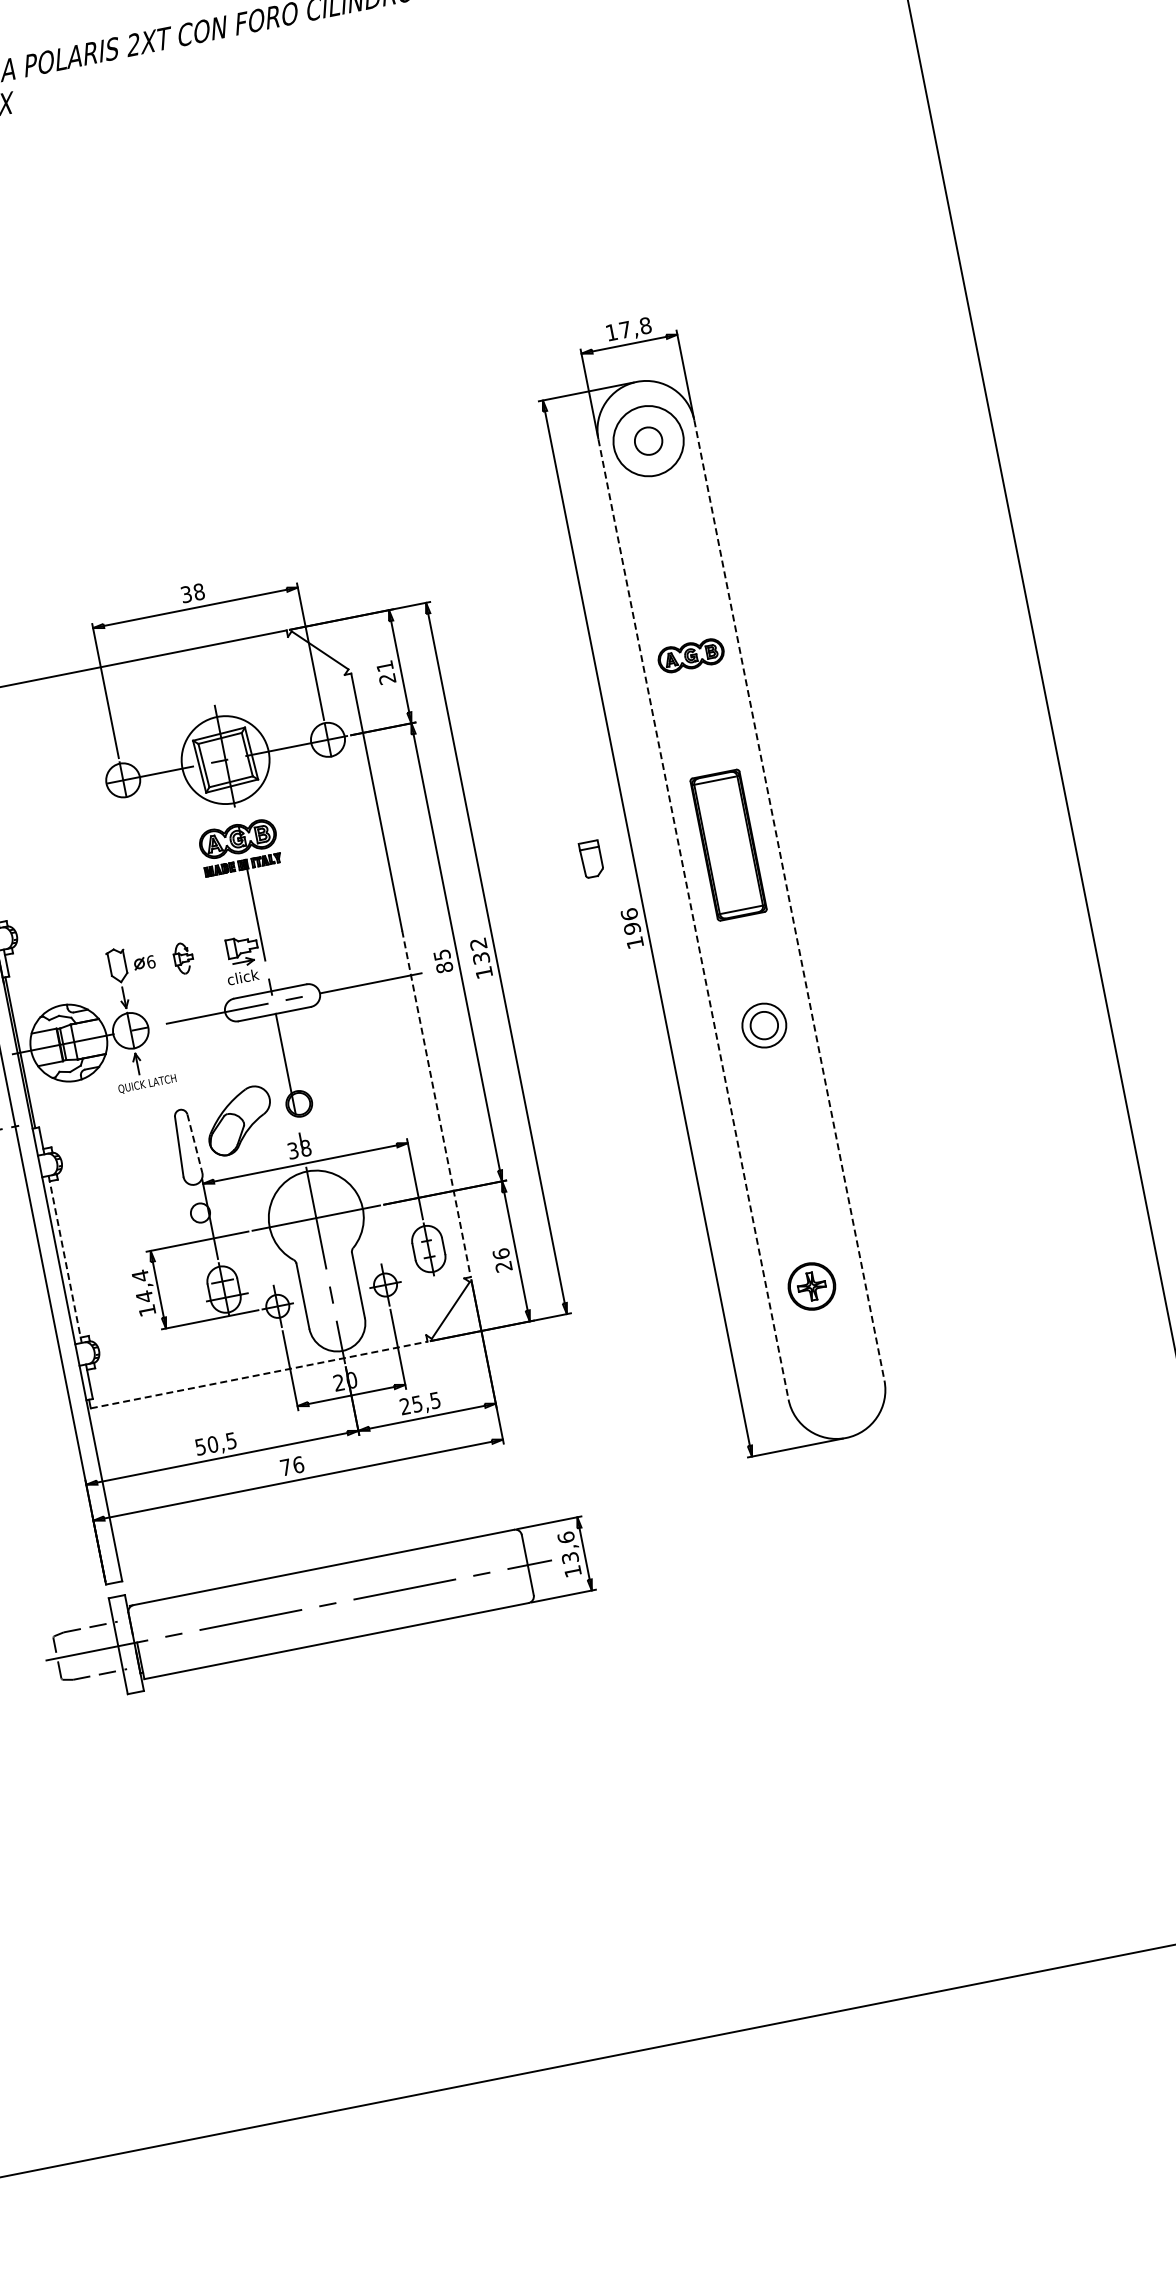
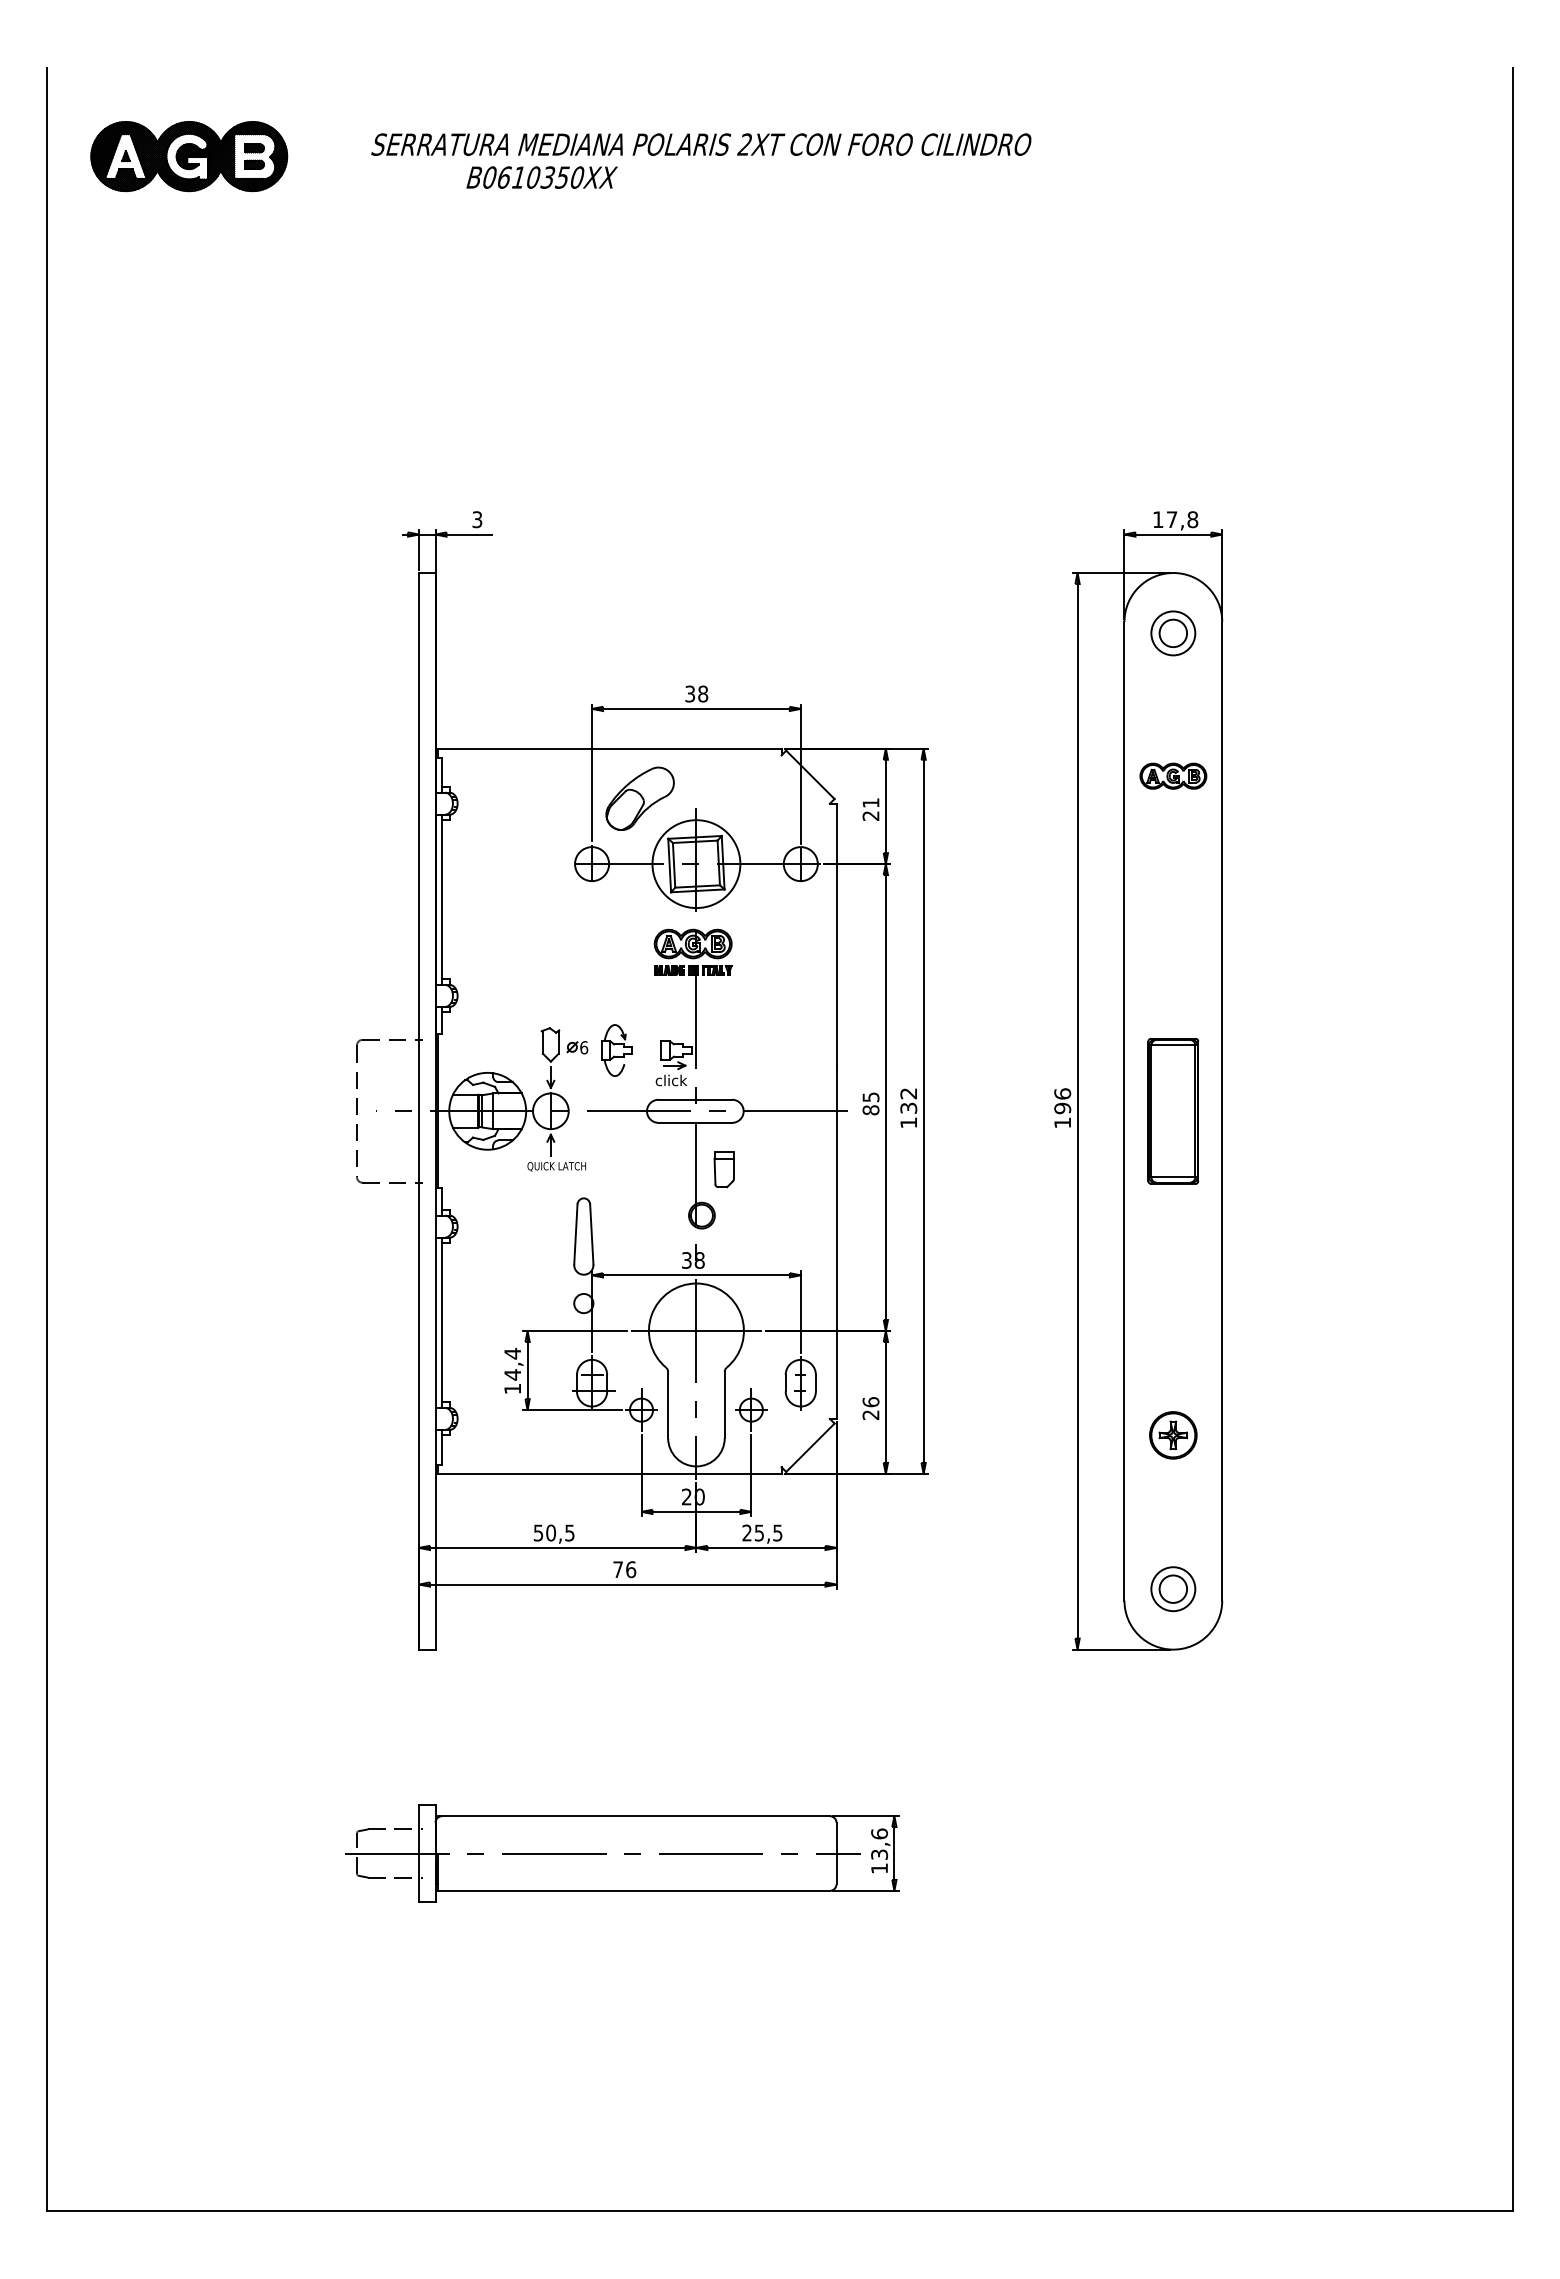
circle: (648, 441) -> (1173, 633), size x0.62
part: (691, 655) -> (1173, 775), moved
part: (728, 845) -> (1173, 1111), moved
part: (590, 859) -> (723, 1169), moved
line: (789, 900) -> (1222, 1111), dashed -> solid
line: (693, 919) -> (1124, 1111), dashed -> solid
part: (183, 958) -> (616, 1050), size x1.67
part: (764, 1025) -> (1173, 1589), moved
line: (436, 1104) -> (836, 1242), dashed -> solid
part: (238, 1120) -> (639, 798), moved
line: (194, 1143) -> (591, 1234), dashed -> solid
line: (65, 1260) -> (442, 1323), dashed -> solid
part: (812, 1286) -> (1173, 1435), moved
line: (258, 1374) -> (609, 1473), dashed -> solid
part: (317, 1606) -> (622, 1853), moved

